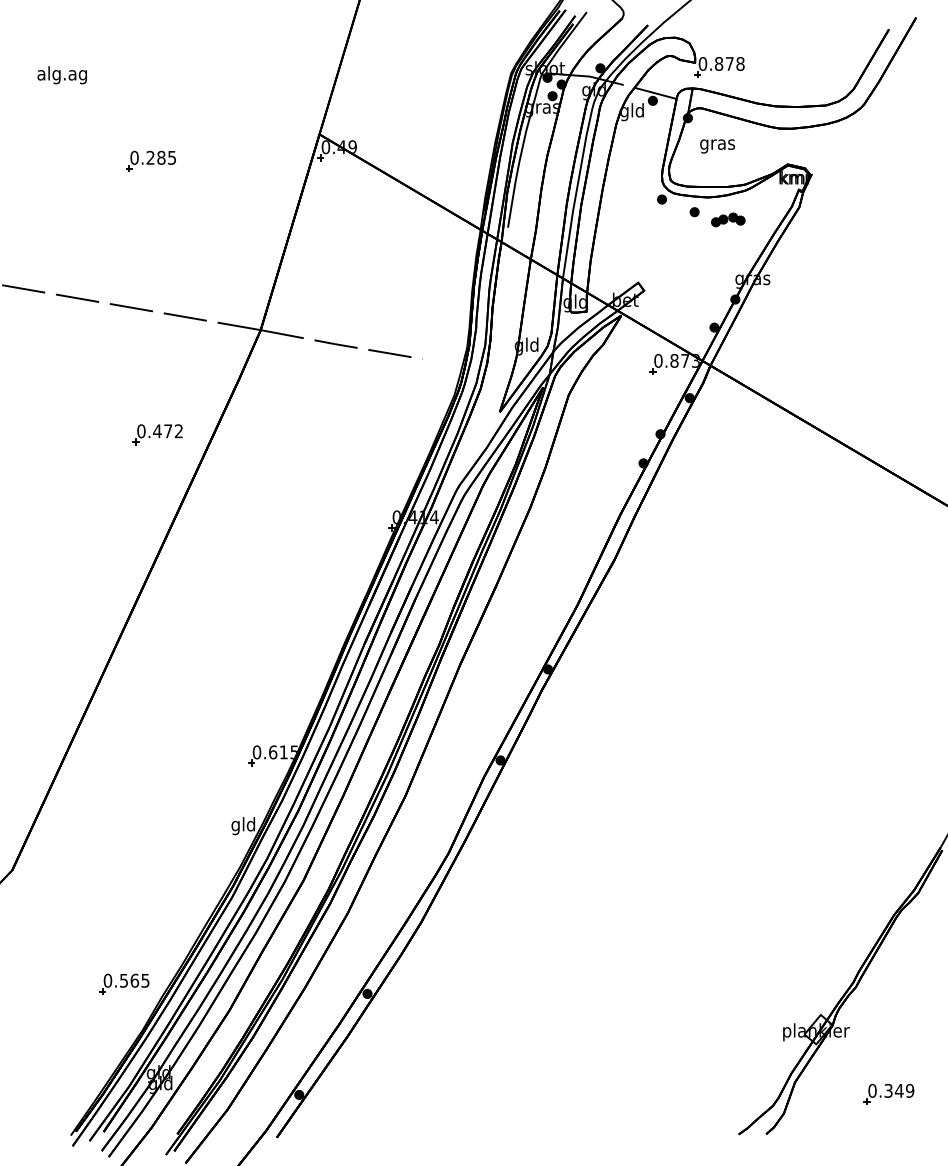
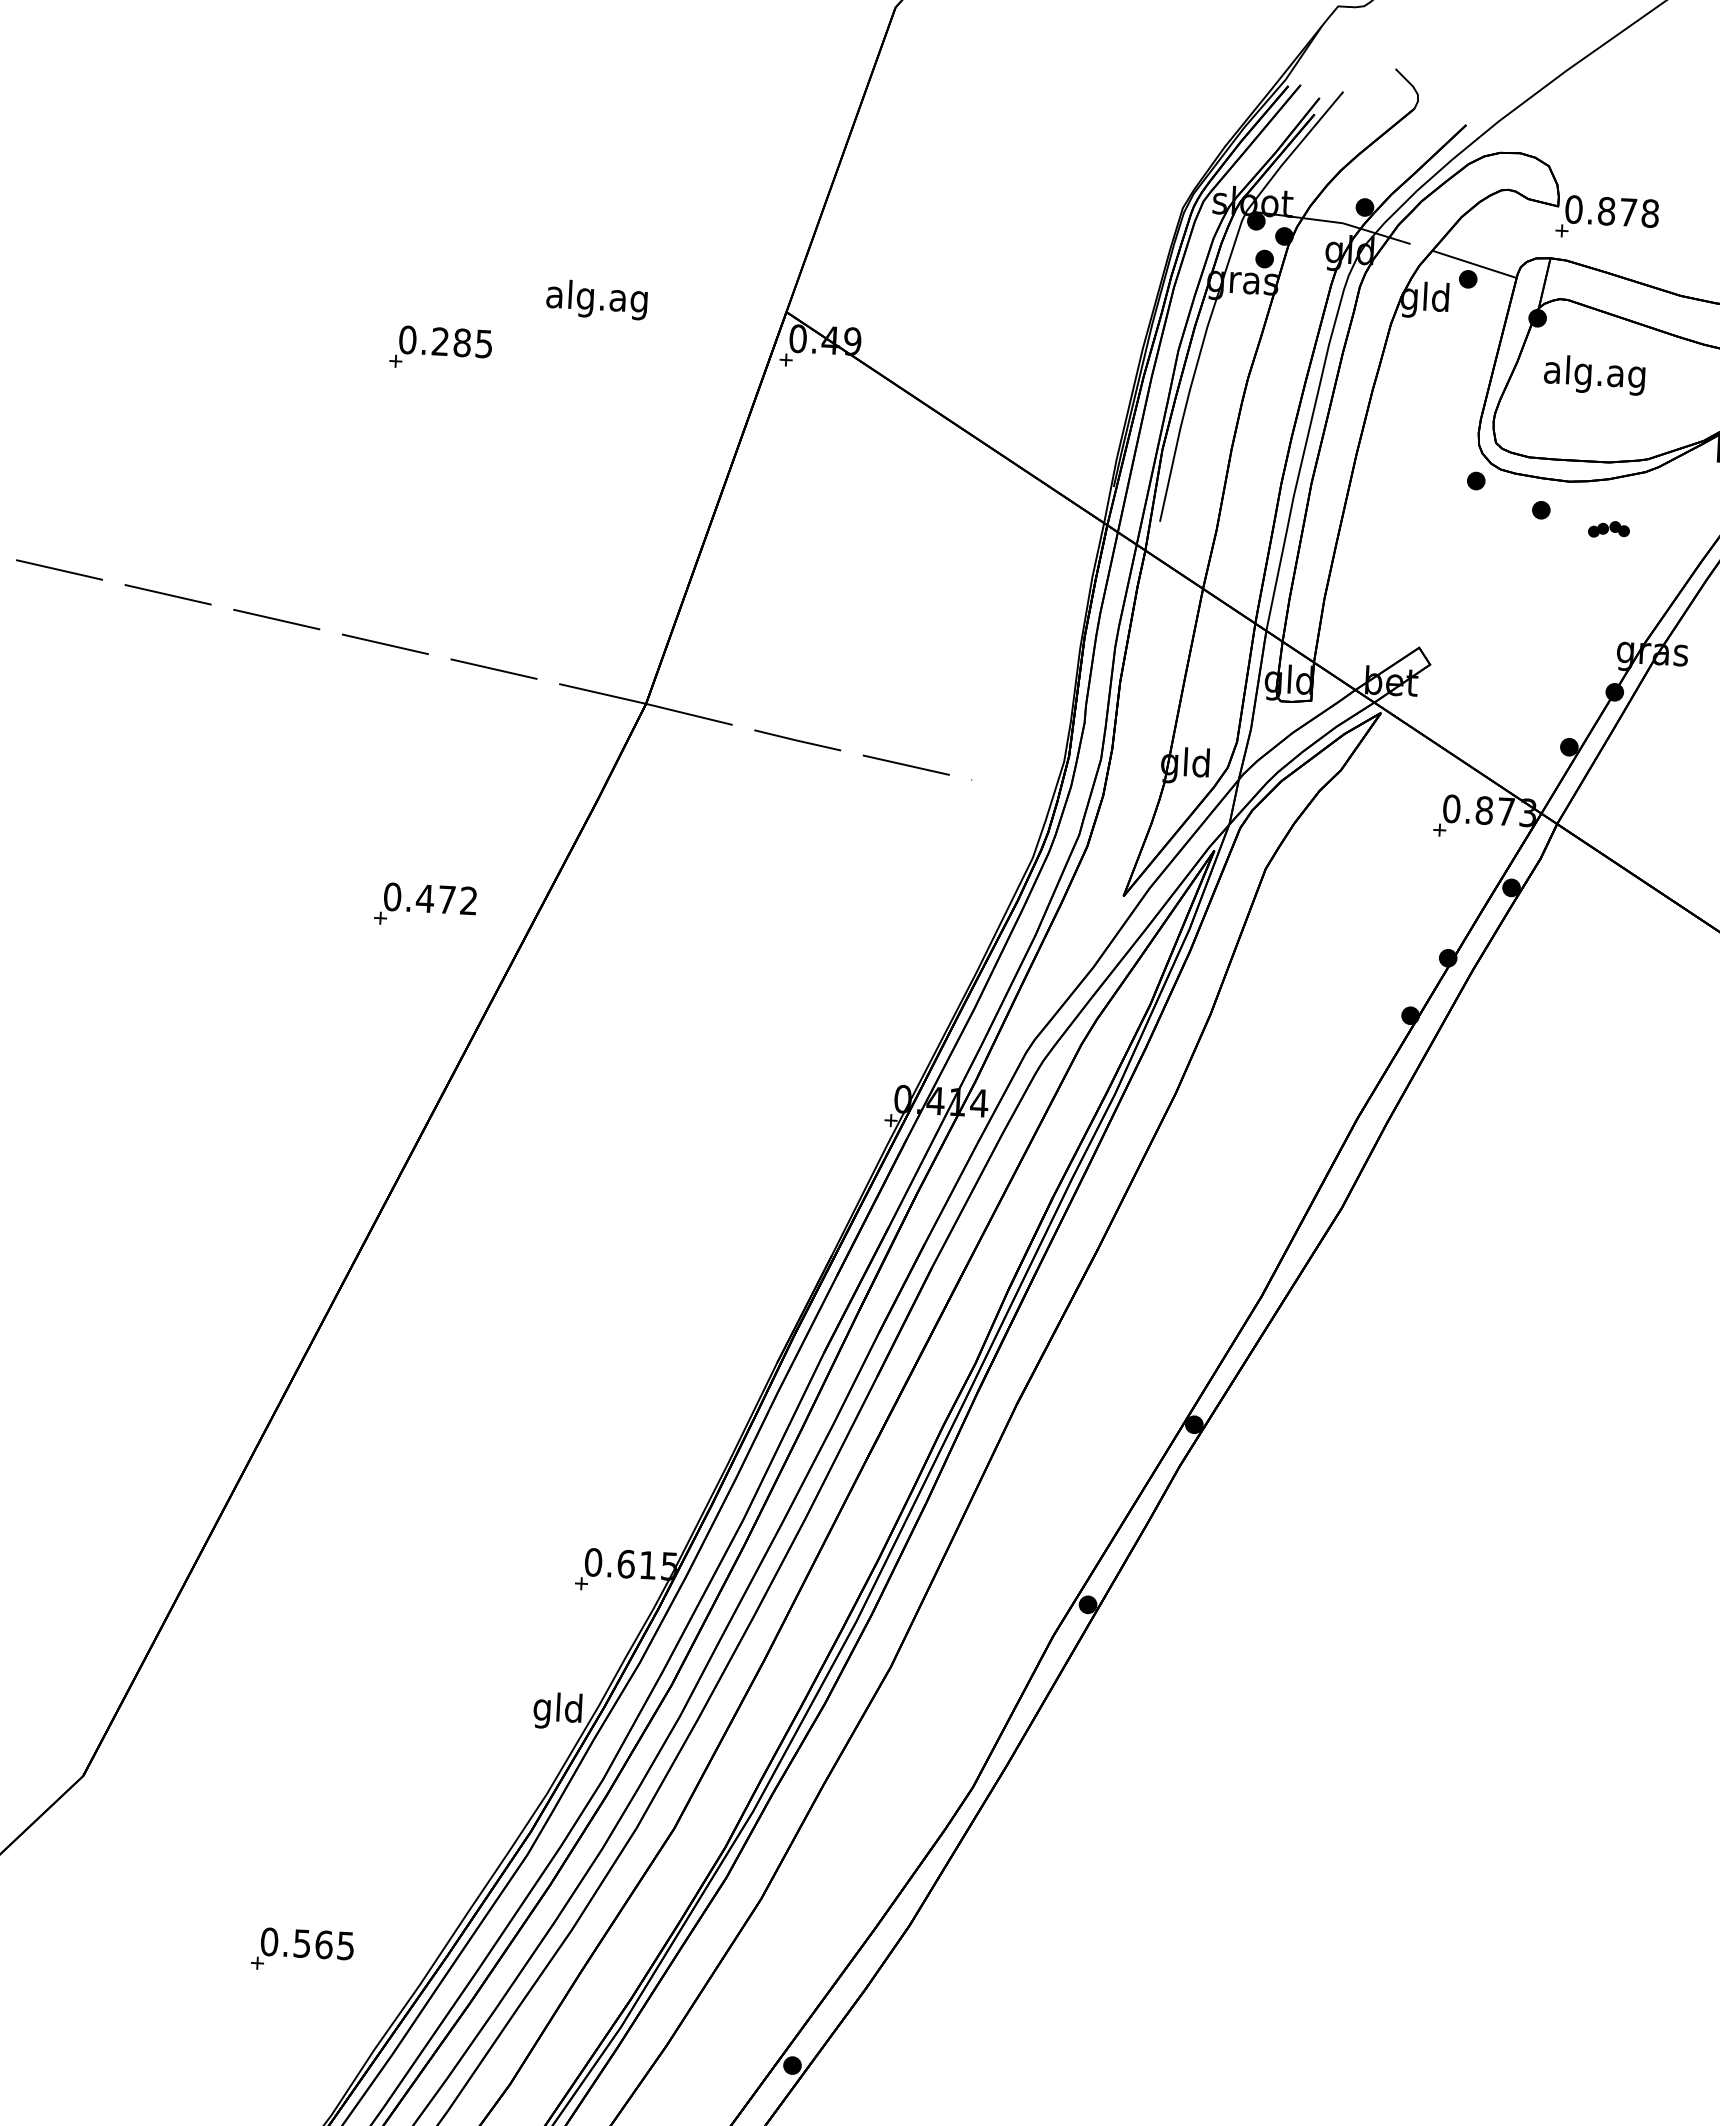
text: (61, 75) -> (595, 300), moved
text: (717, 144) -> (1594, 374), gras -> alg.ag
part: (728, 219) -> (1609, 528), size x0.6
part: (124, 983) -> (302, 1949), moved

